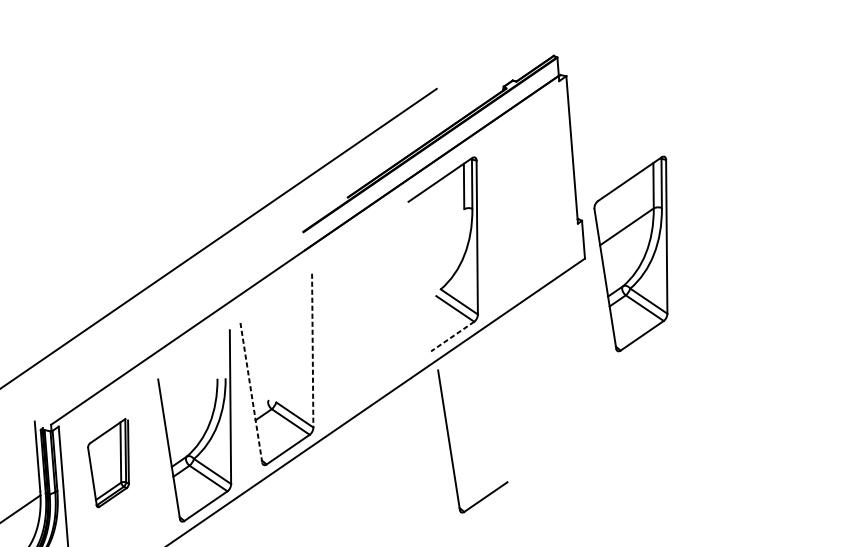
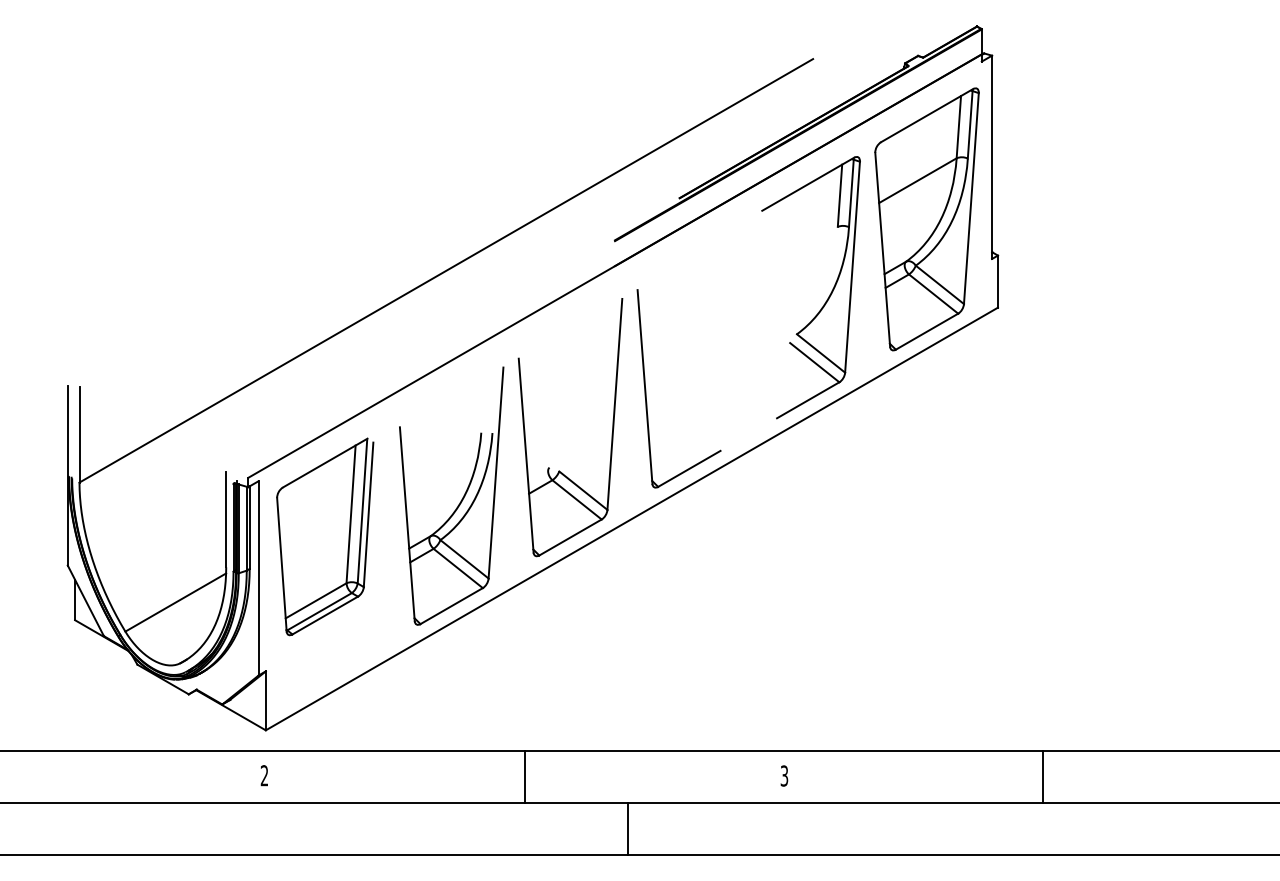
part: (635, 254) -> (926, 219), moved
line: (452, 336) -> (808, 400), dashed -> solid
line: (312, 350) -> (614, 404), dashed -> solid
line: (251, 393) -> (526, 456), dashed -> solid
part: (450, 441) -> (646, 389), moved
part: (110, 462) -> (325, 536), size x1.67

